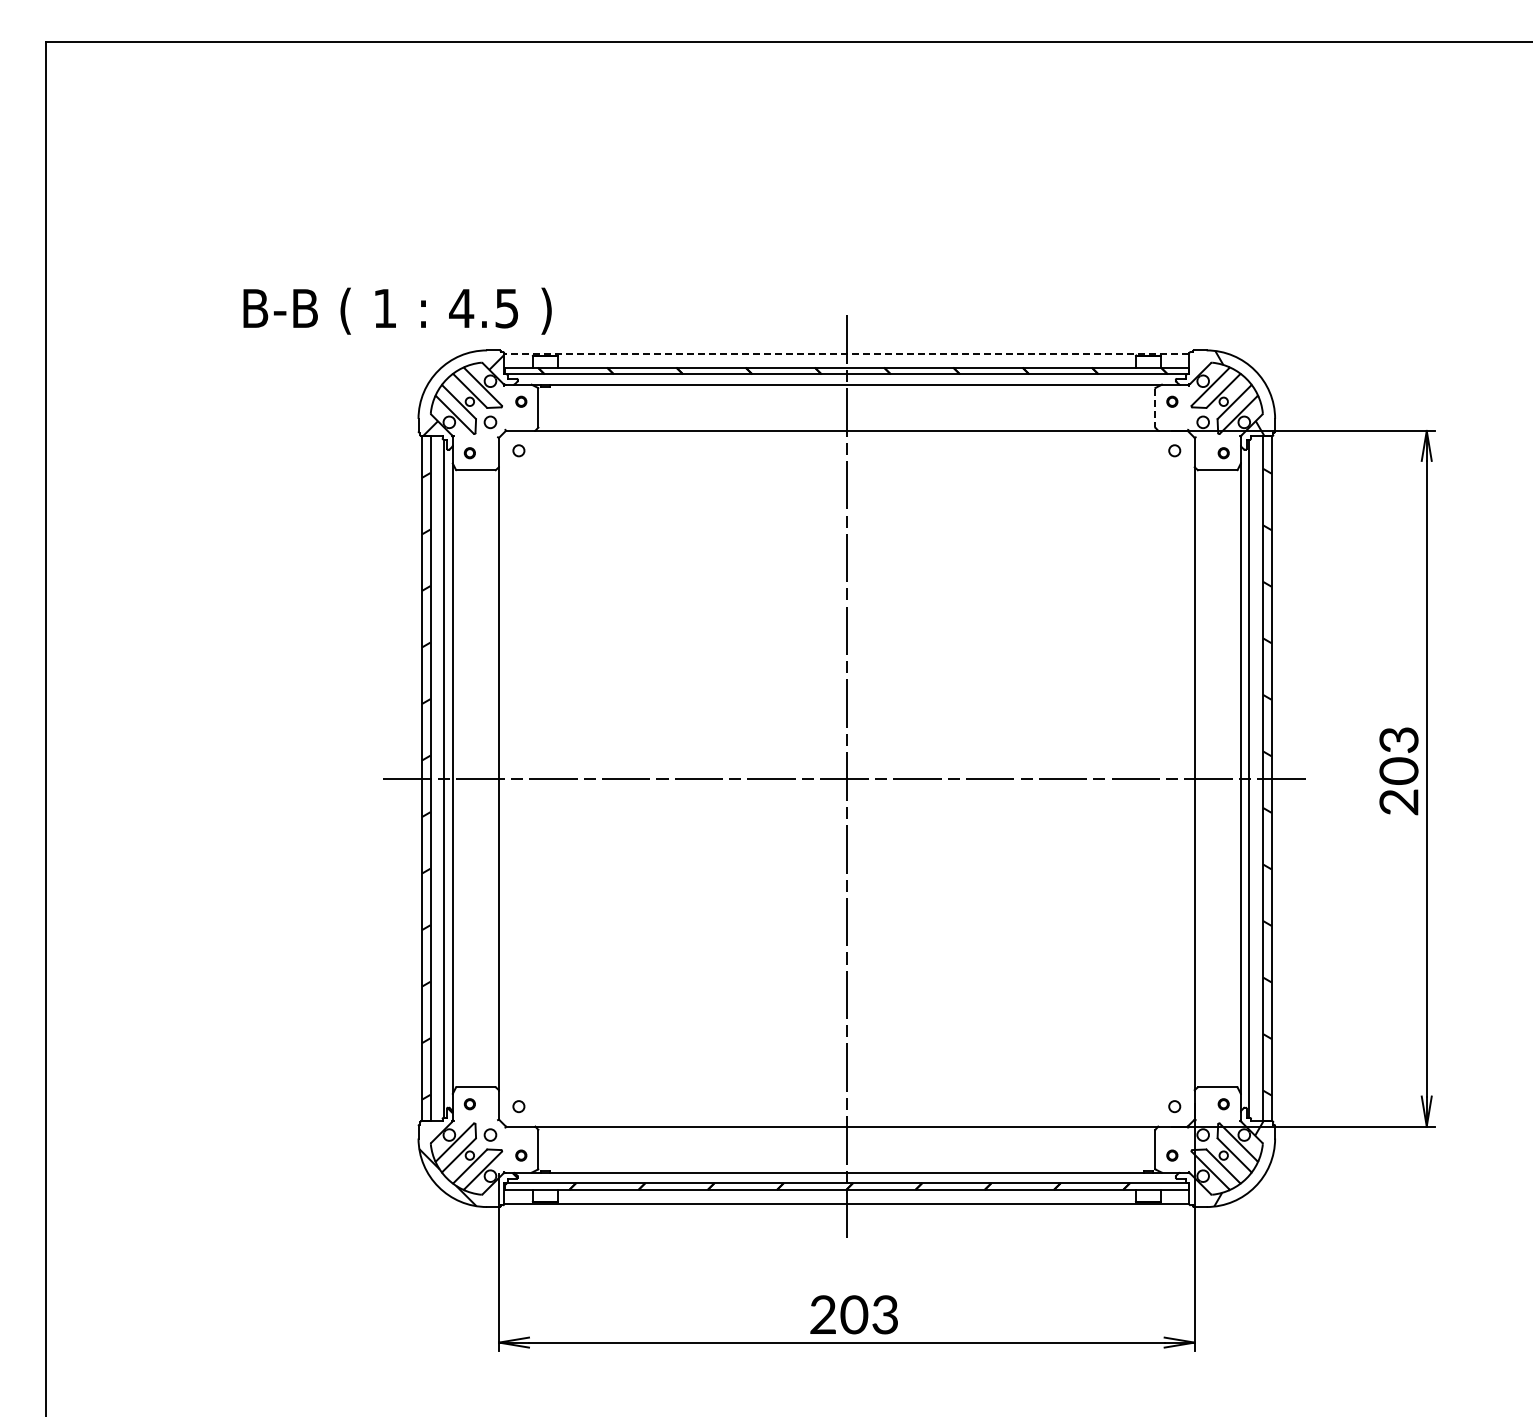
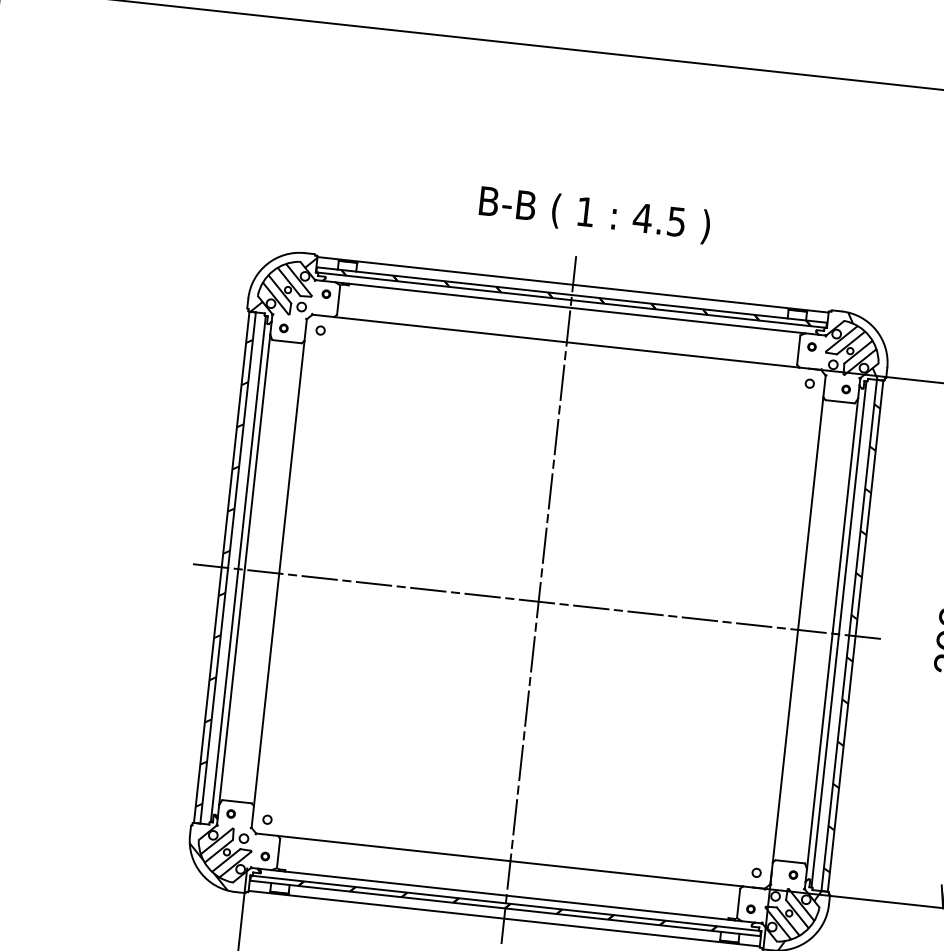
text: (397, 310) -> (594, 214), moved
line: (846, 353) -> (572, 284), dashed -> solid
line: (1155, 408) -> (798, 350), dashed -> solid

